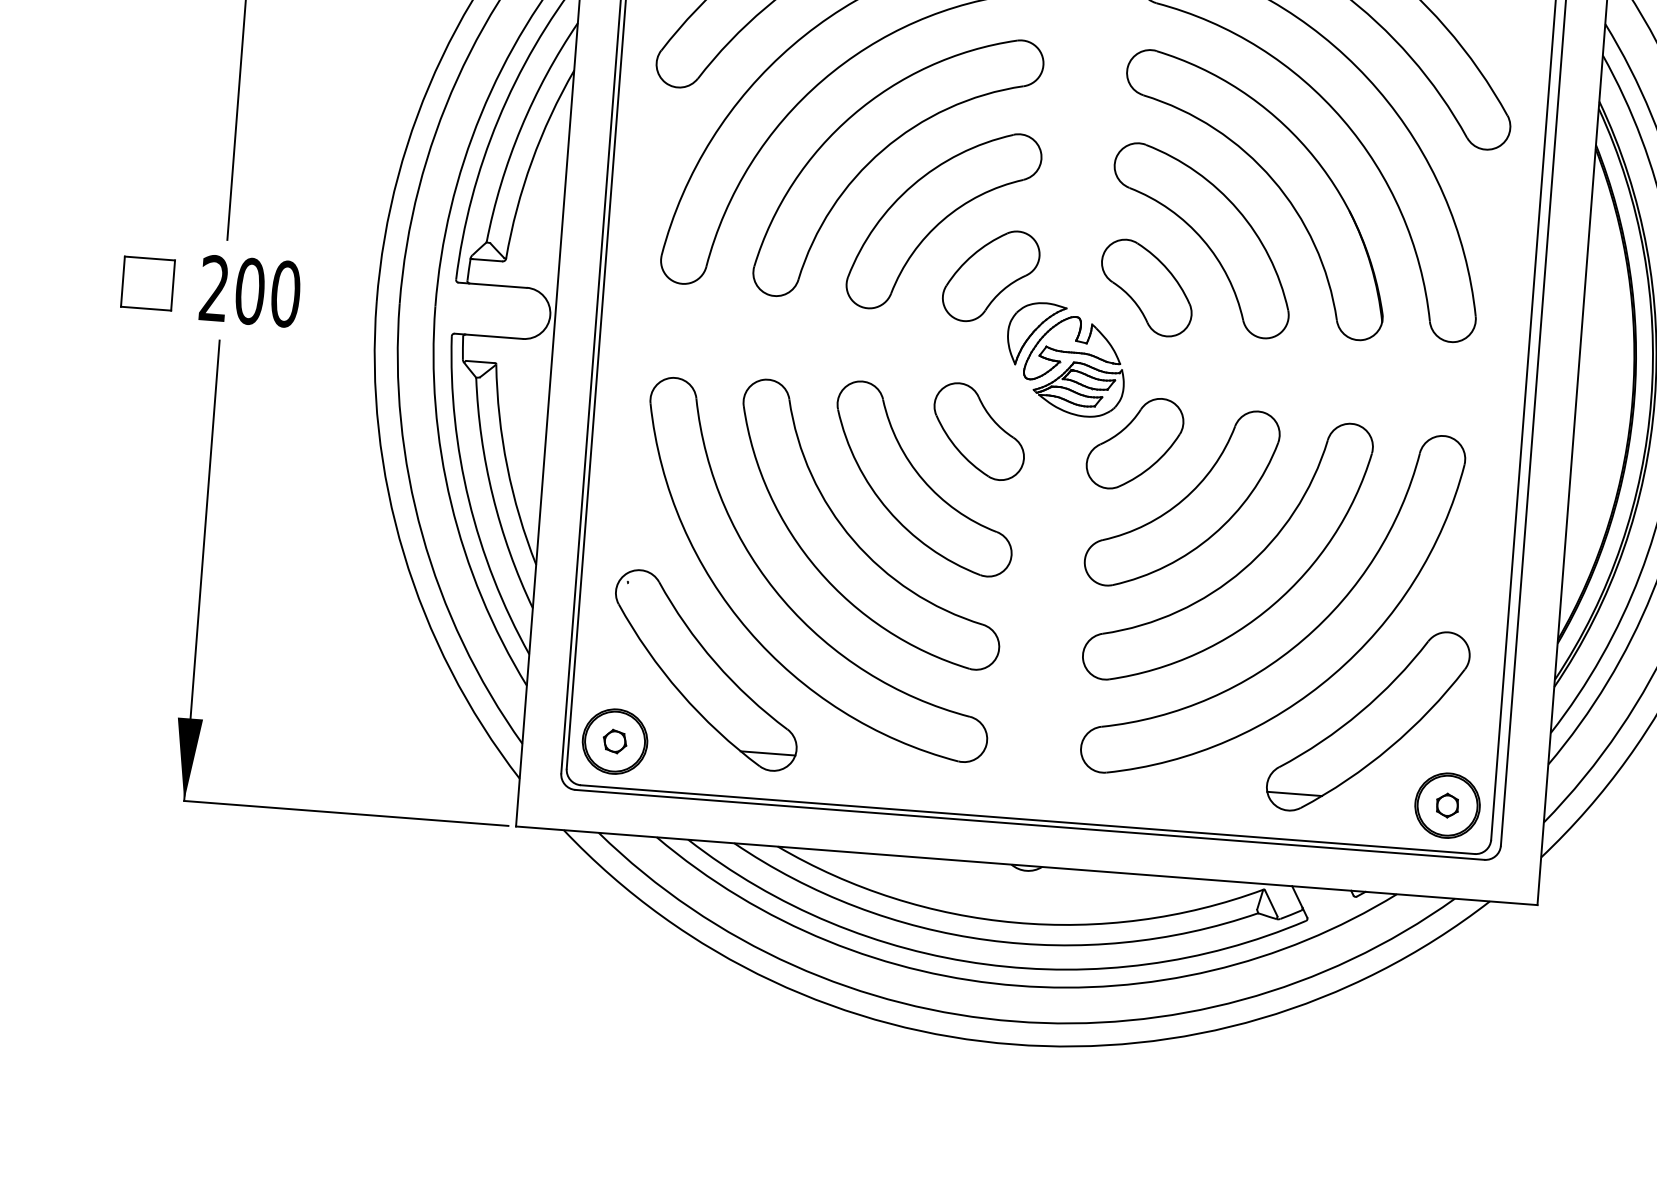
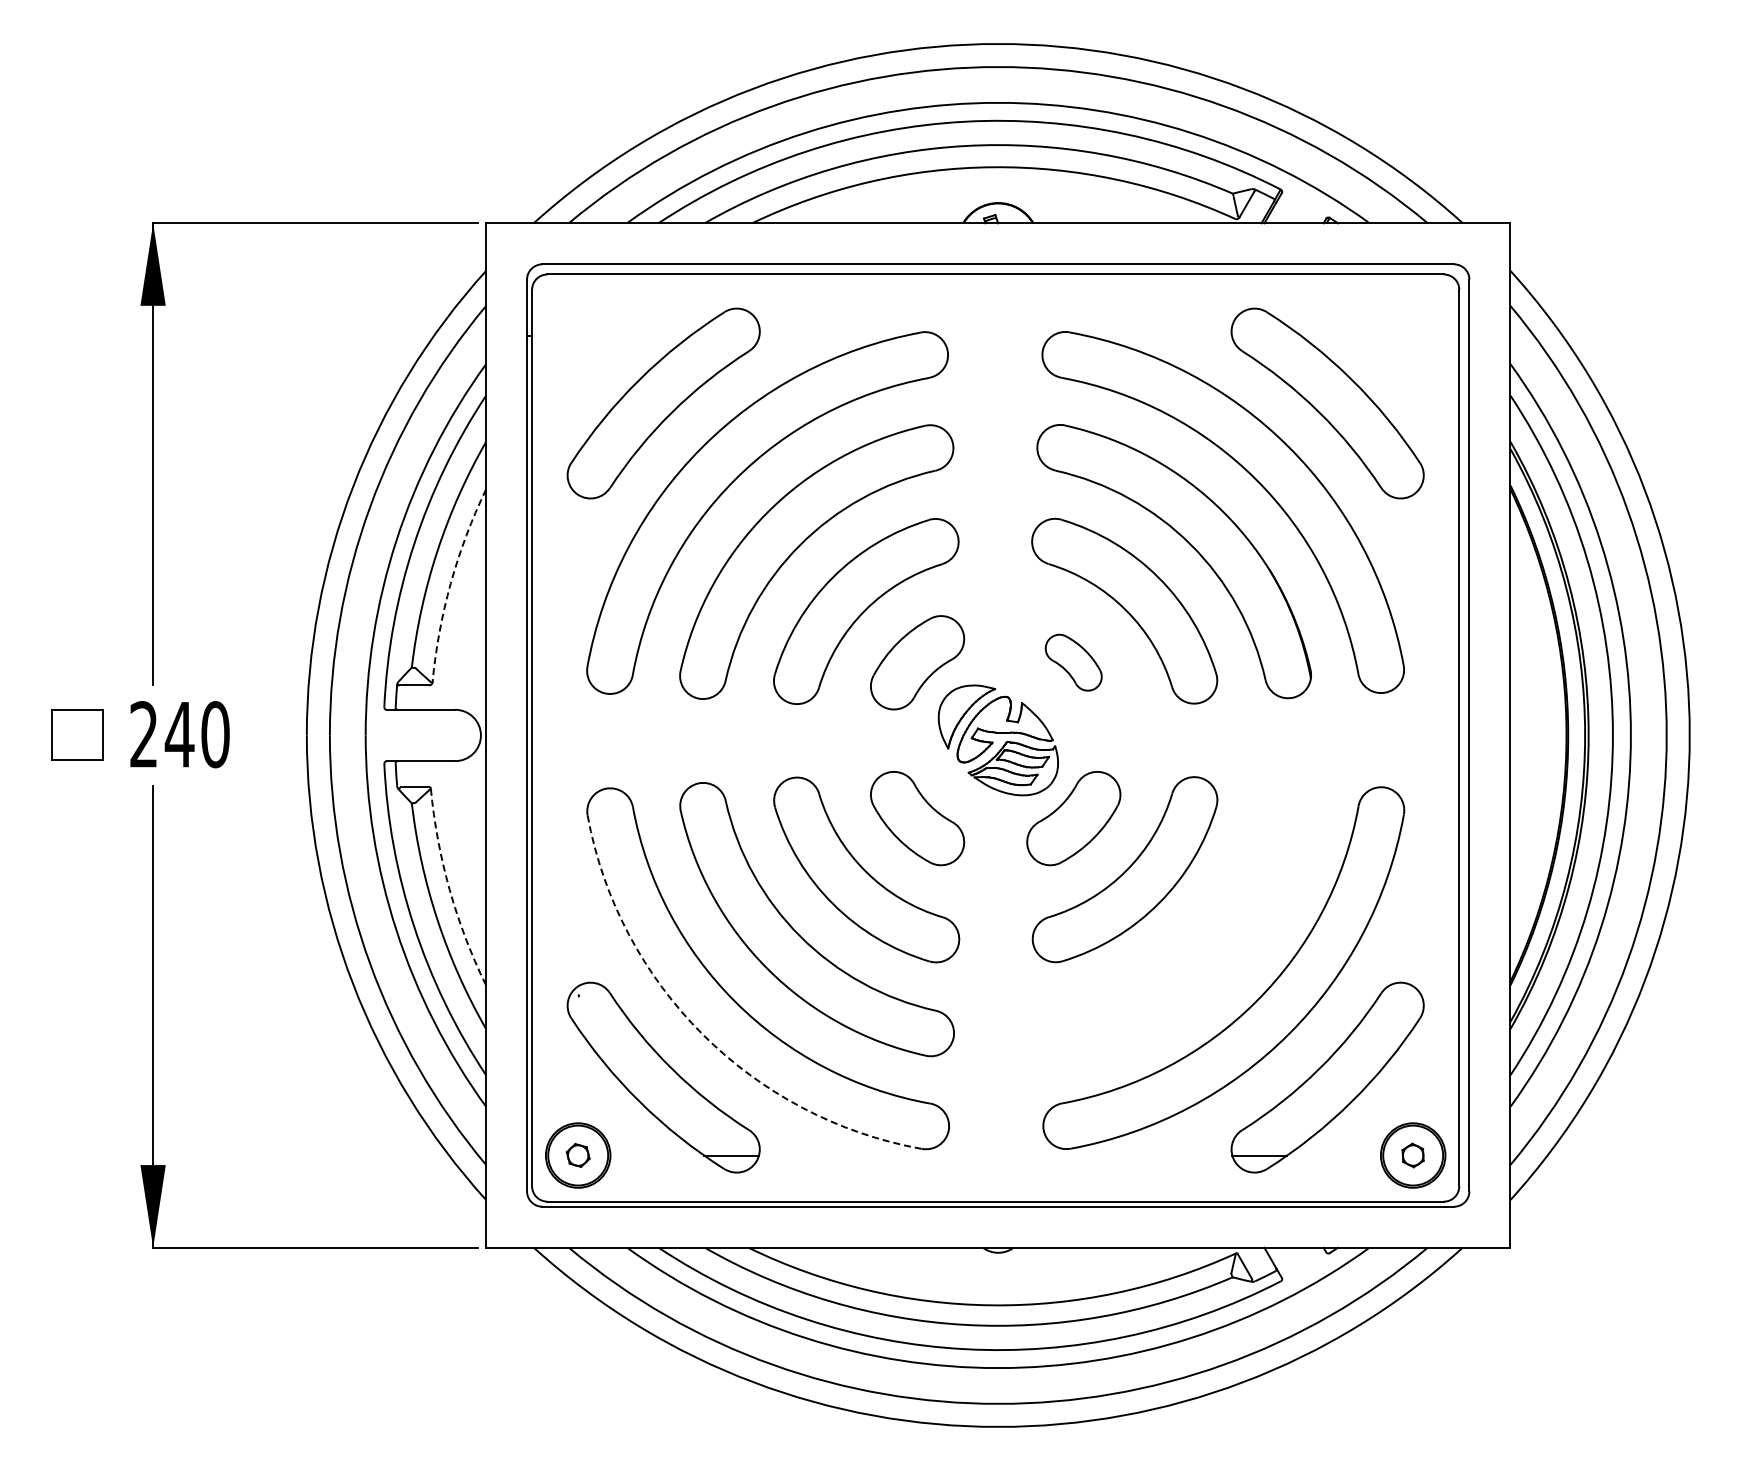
arc: (531, 161) -> (450, 583), solid -> dashed
part: (1146, 288) -> (1073, 662), size x0.6
text: (249, 291) -> (179, 734), 200 -> 240
arc: (507, 466) -> (449, 889), solid -> dashed
part: (1243, 568) -> (1191, 934), removed
arc: (748, 630) -> (702, 1034), solid -> dashed

